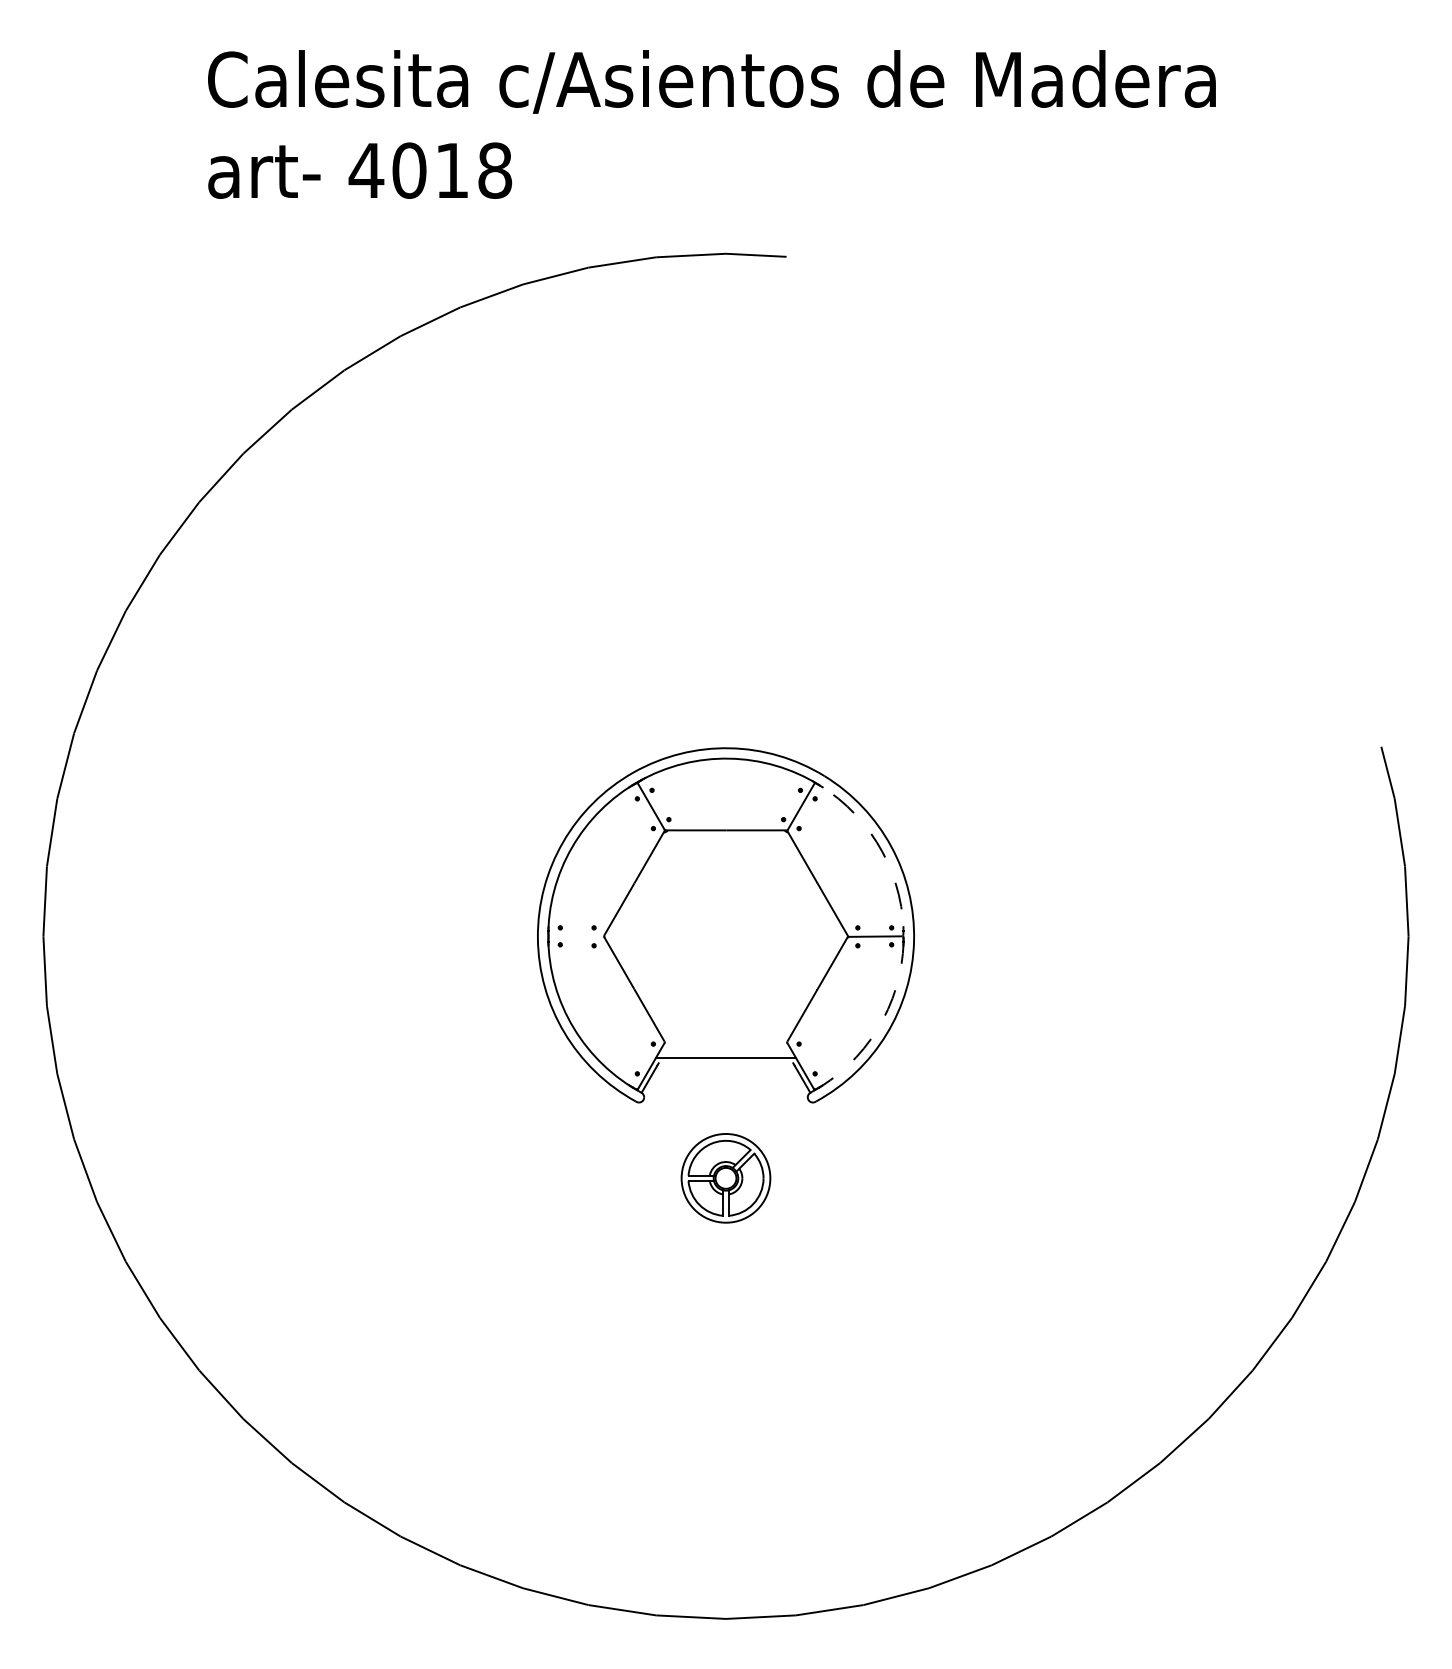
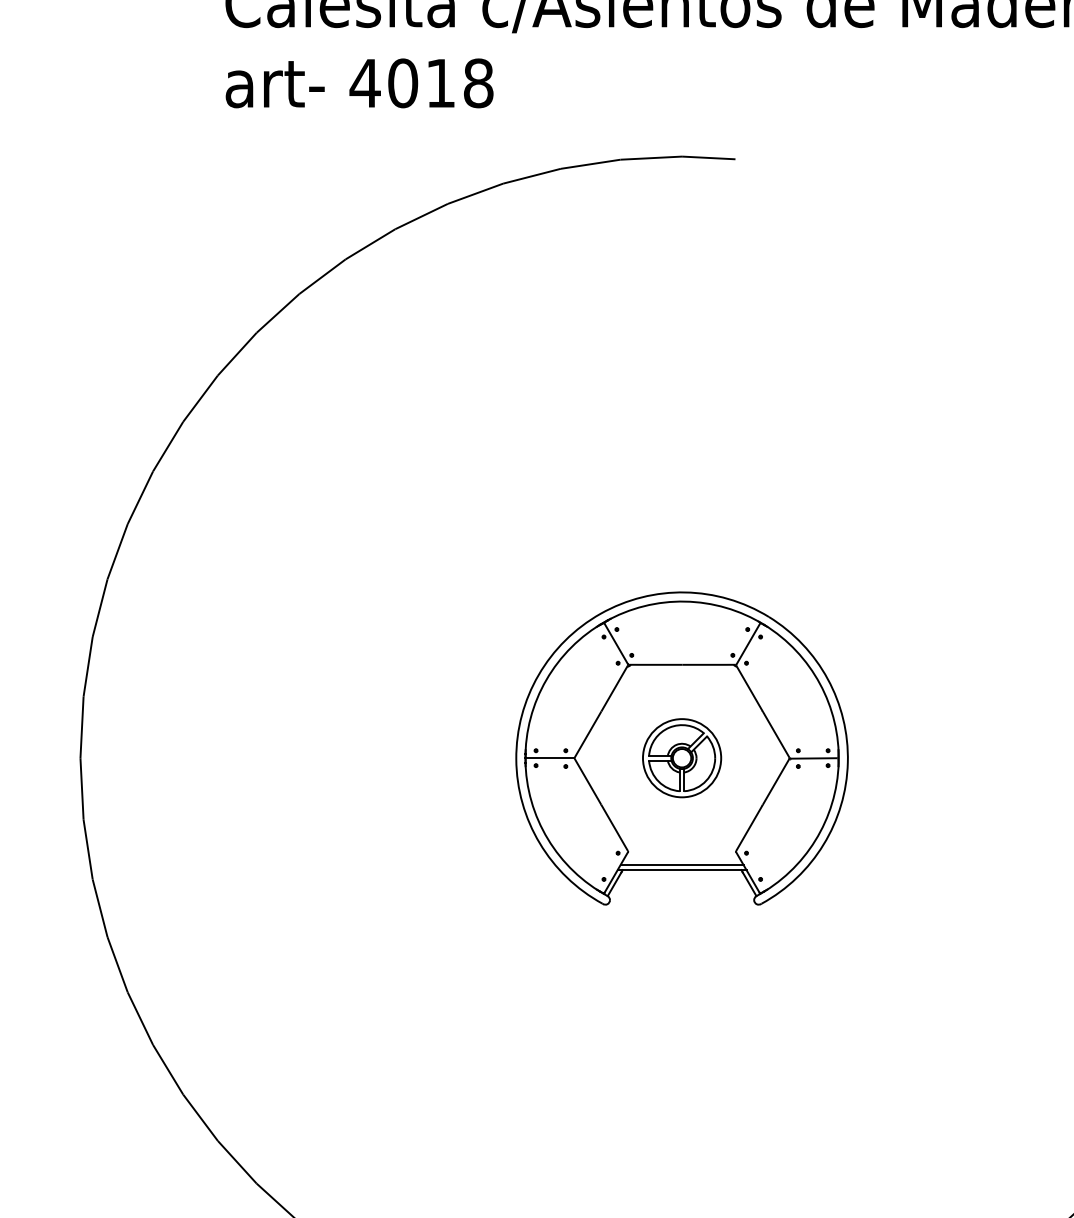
line: (575, 936) -> (549, 758), added
arc: (903, 941) -> (838, 762), dashed -> solid
line: (725, 1063) -> (681, 870), added
part: (725, 1178) -> (681, 758), moved

